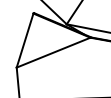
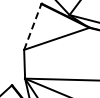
line: (24, 40) -> (32, 26), solid -> dashed

